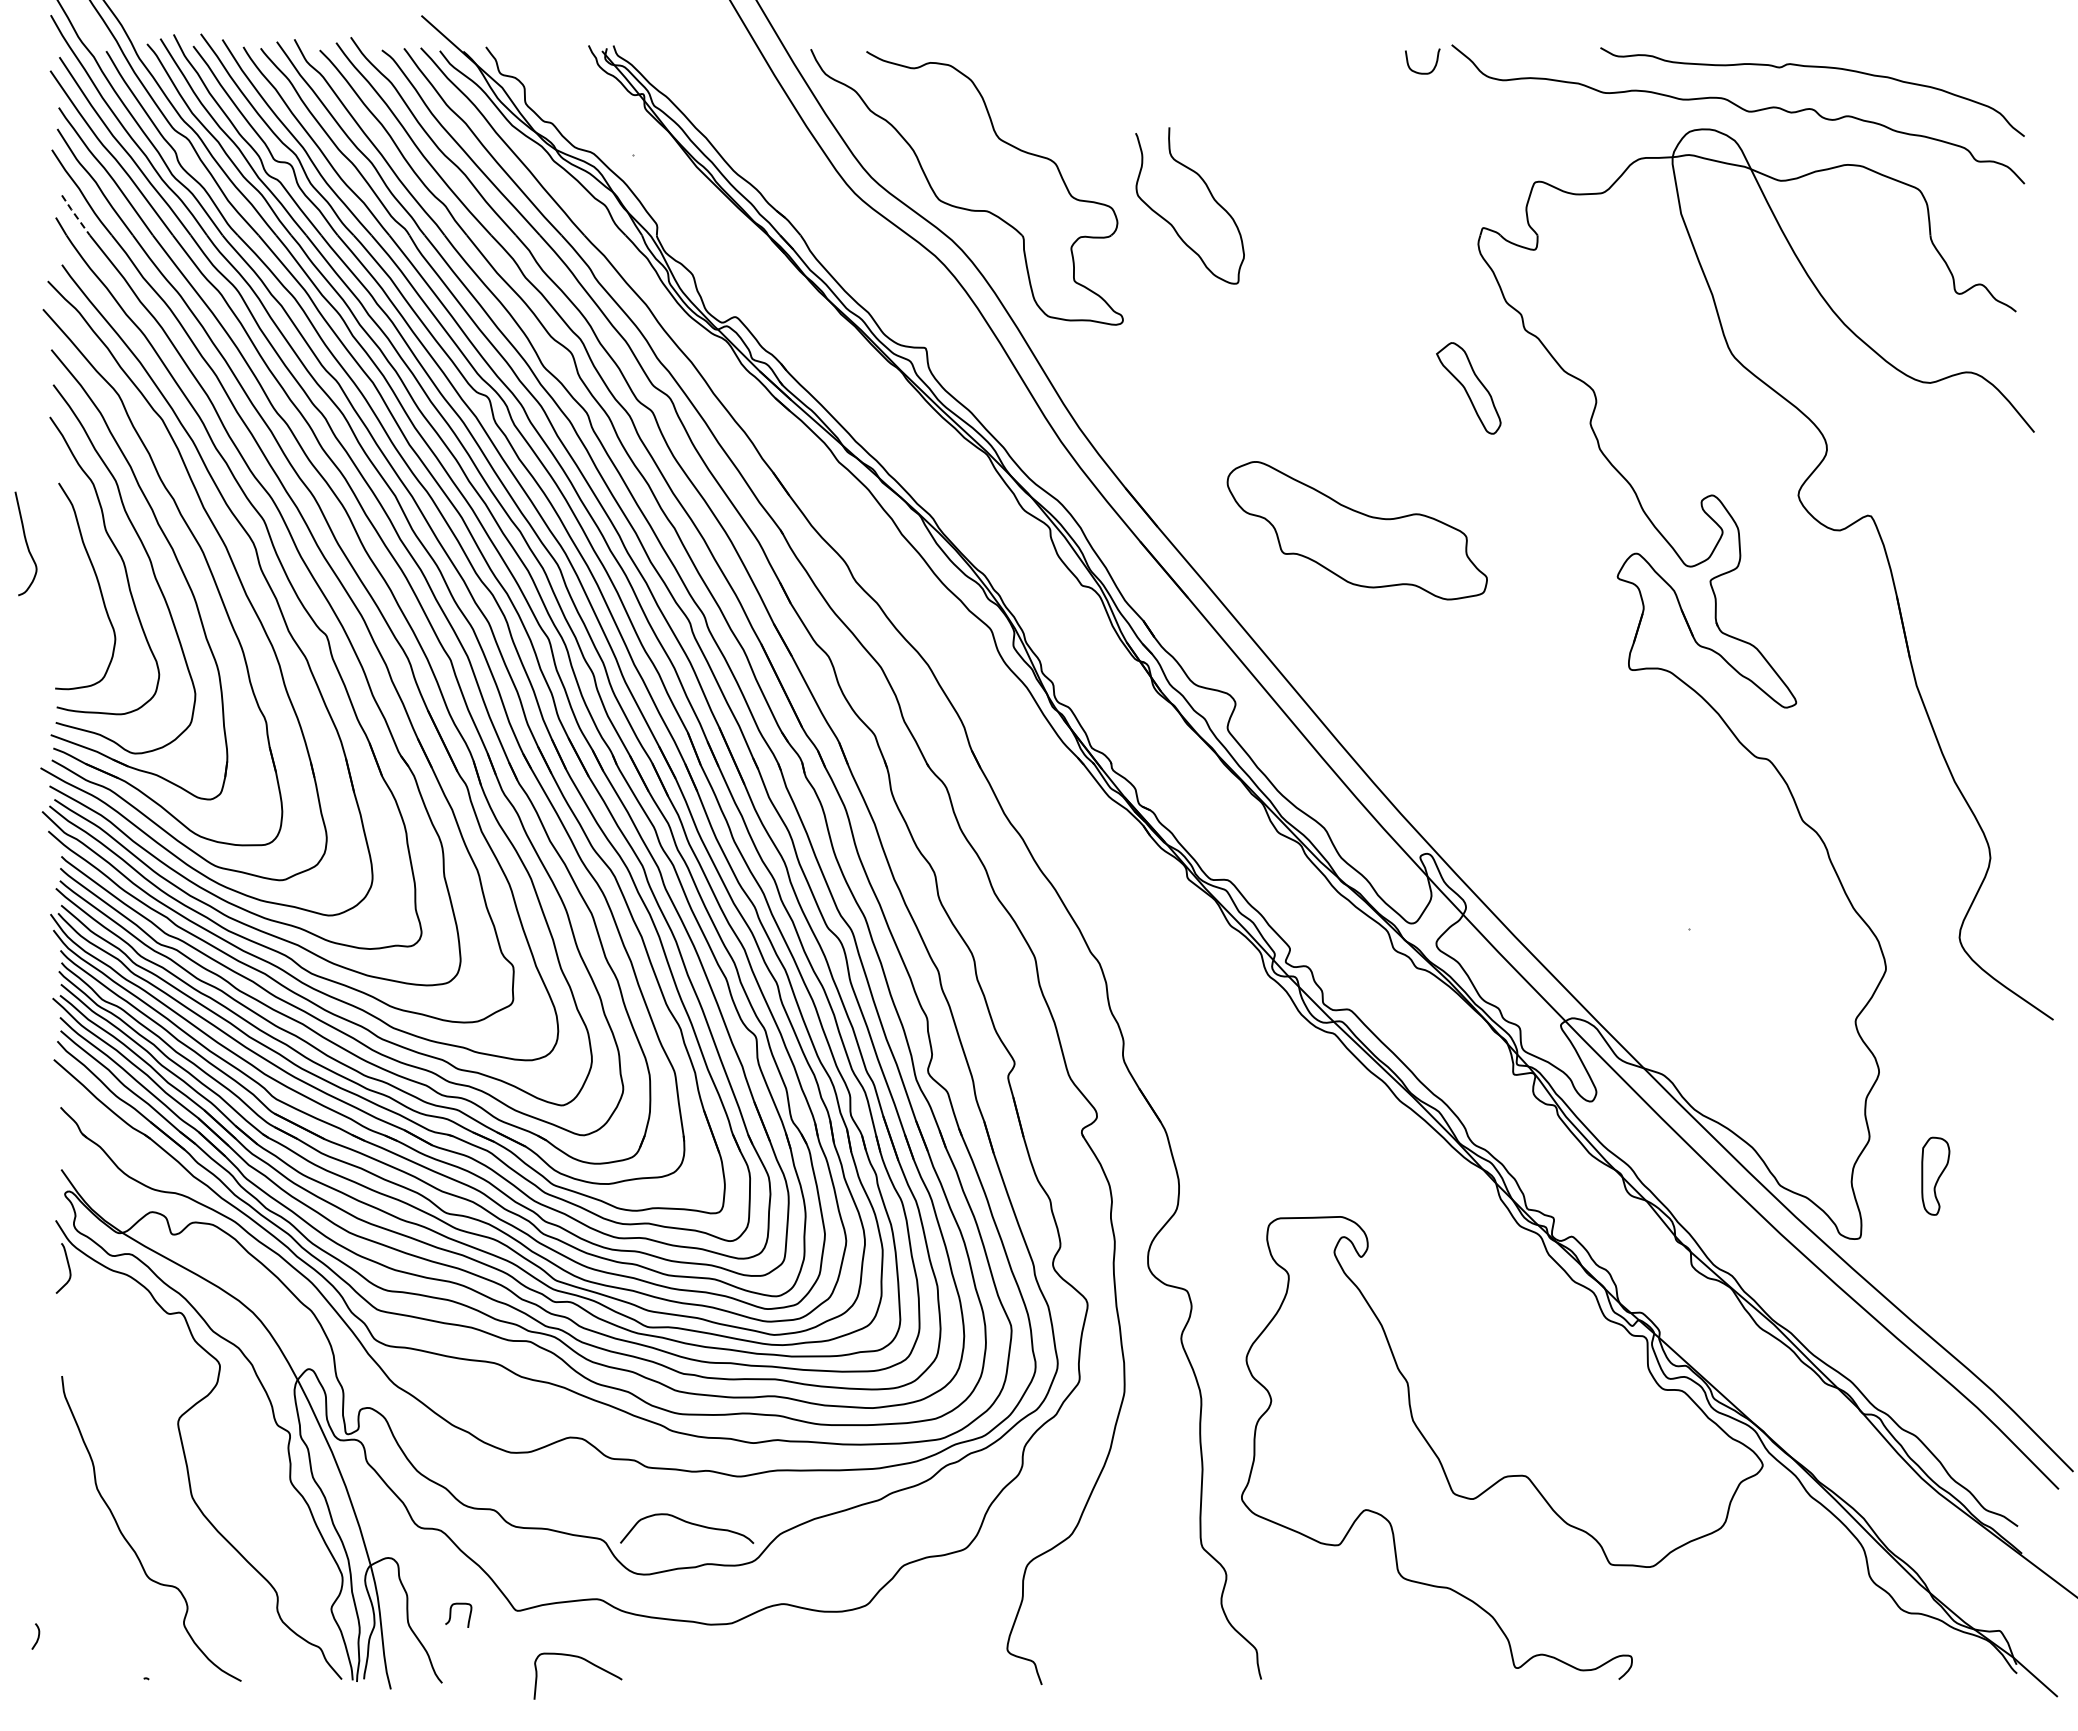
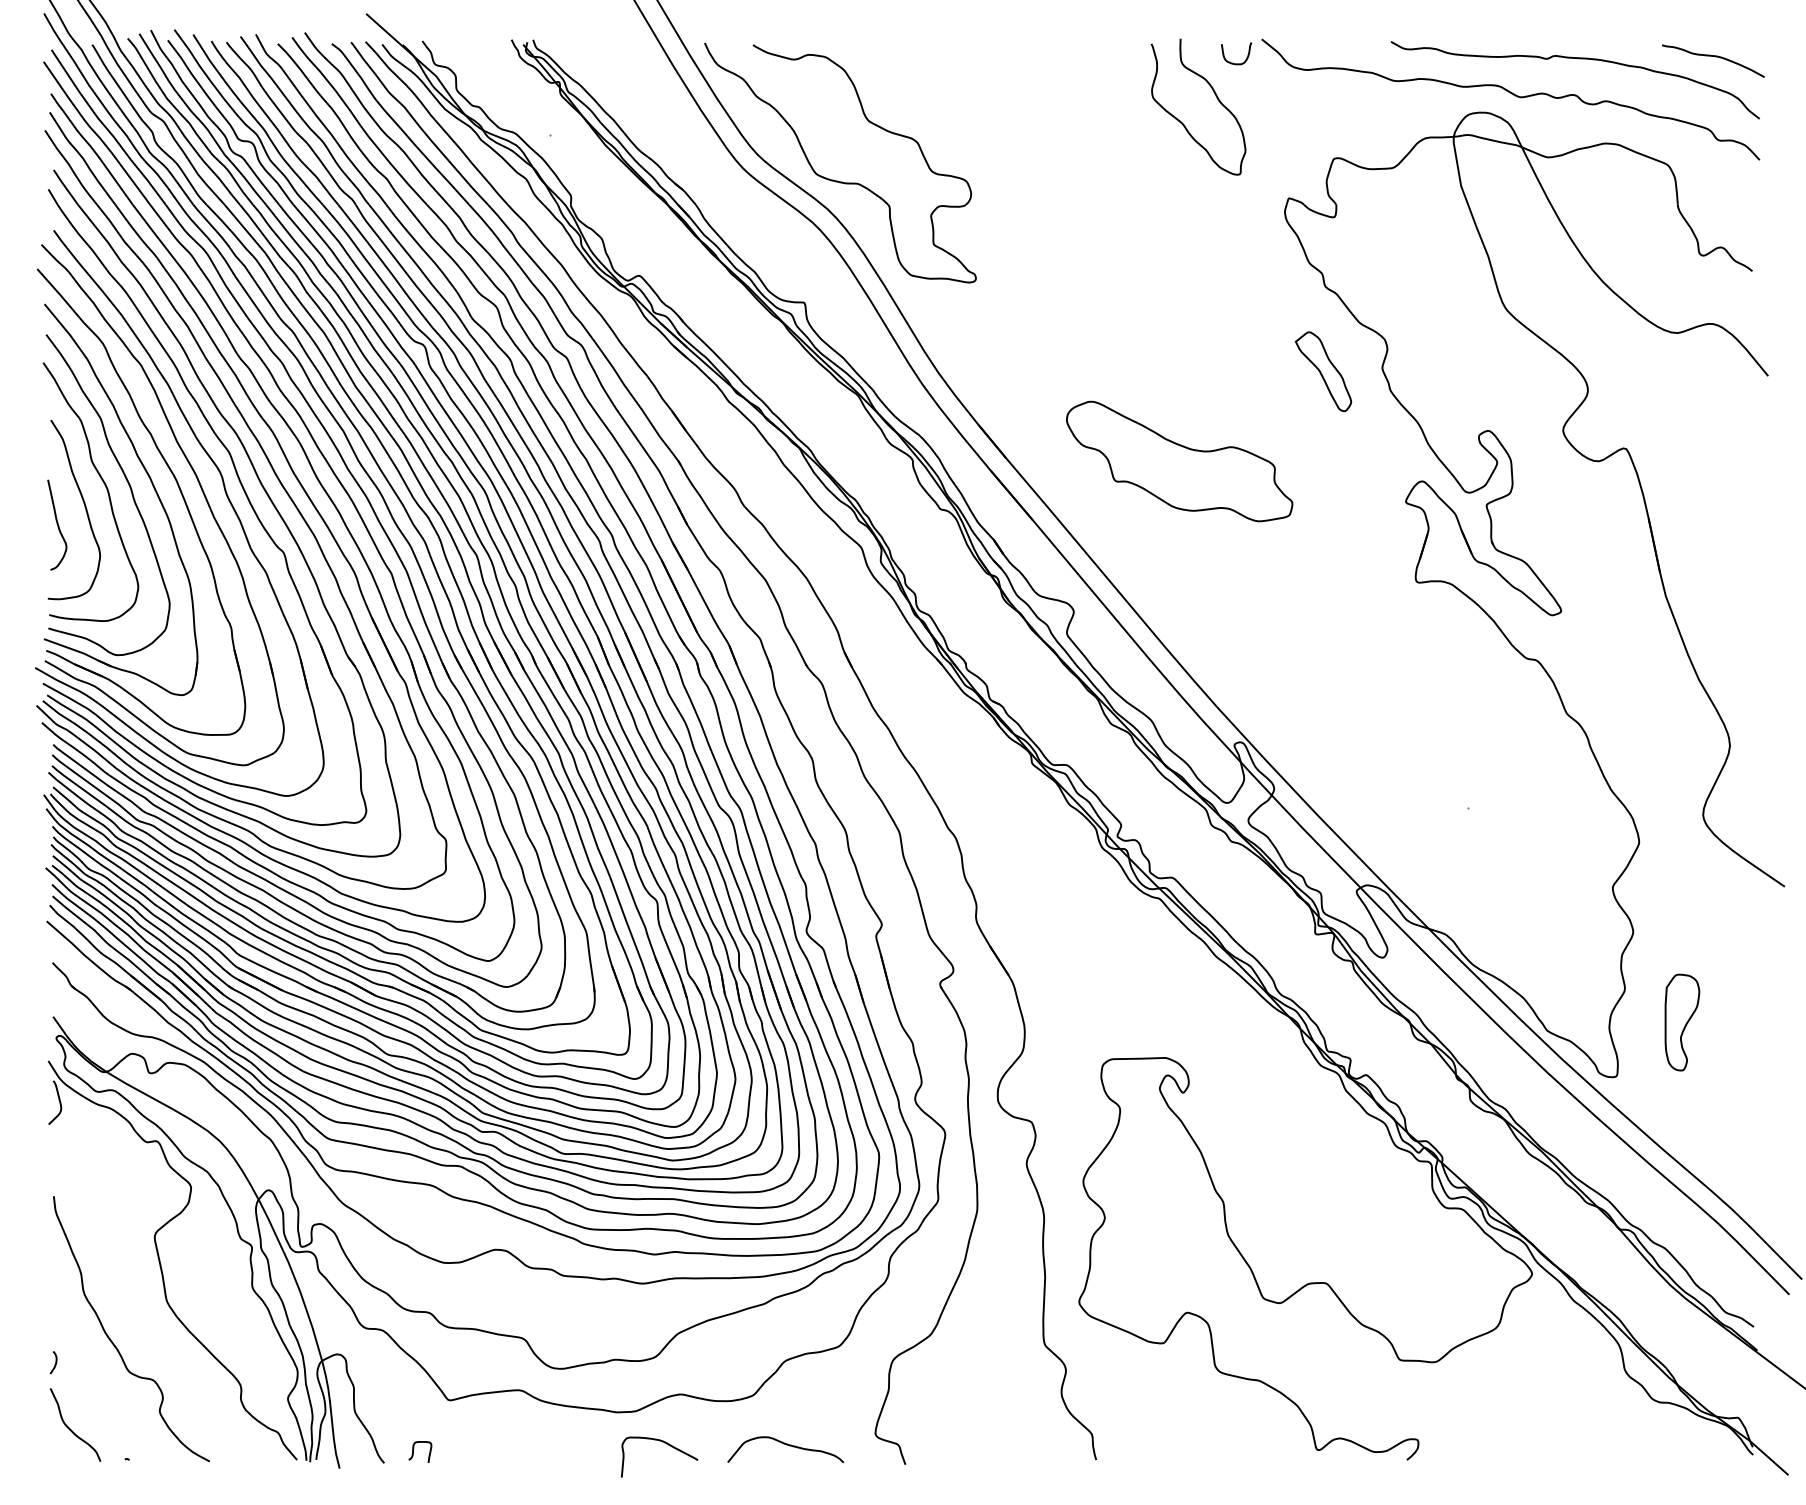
curve: (1971, 65) -> (1713, 57), added
curve: (1209, 193) -> (1215, 96), moved
line: (75, 215) -> (65, 187), dashed -> solid
part: (1468, 388) -> (1323, 371), moved
curve: (25, 543) -> (56, 524), moved
part: (1935, 1176) -> (1682, 1022), size x1.43
curve: (687, 1523) -> (786, 1445), moved
curve: (451, 1614) -> (414, 1451), moved
curve: (37, 1636) -> (55, 1362), moved
curve: (81, 1643) -> (70, 1428), added
curve: (587, 1662) -> (667, 1445), moved

